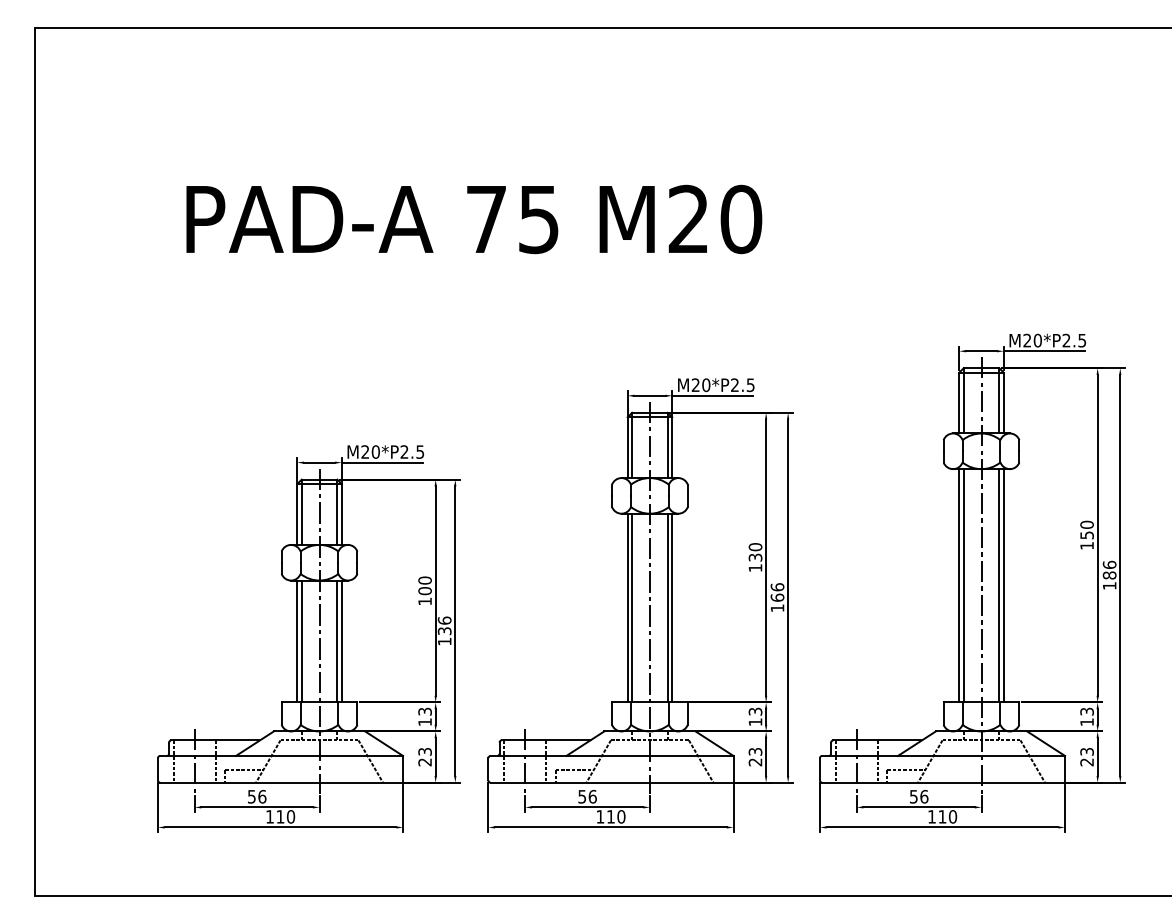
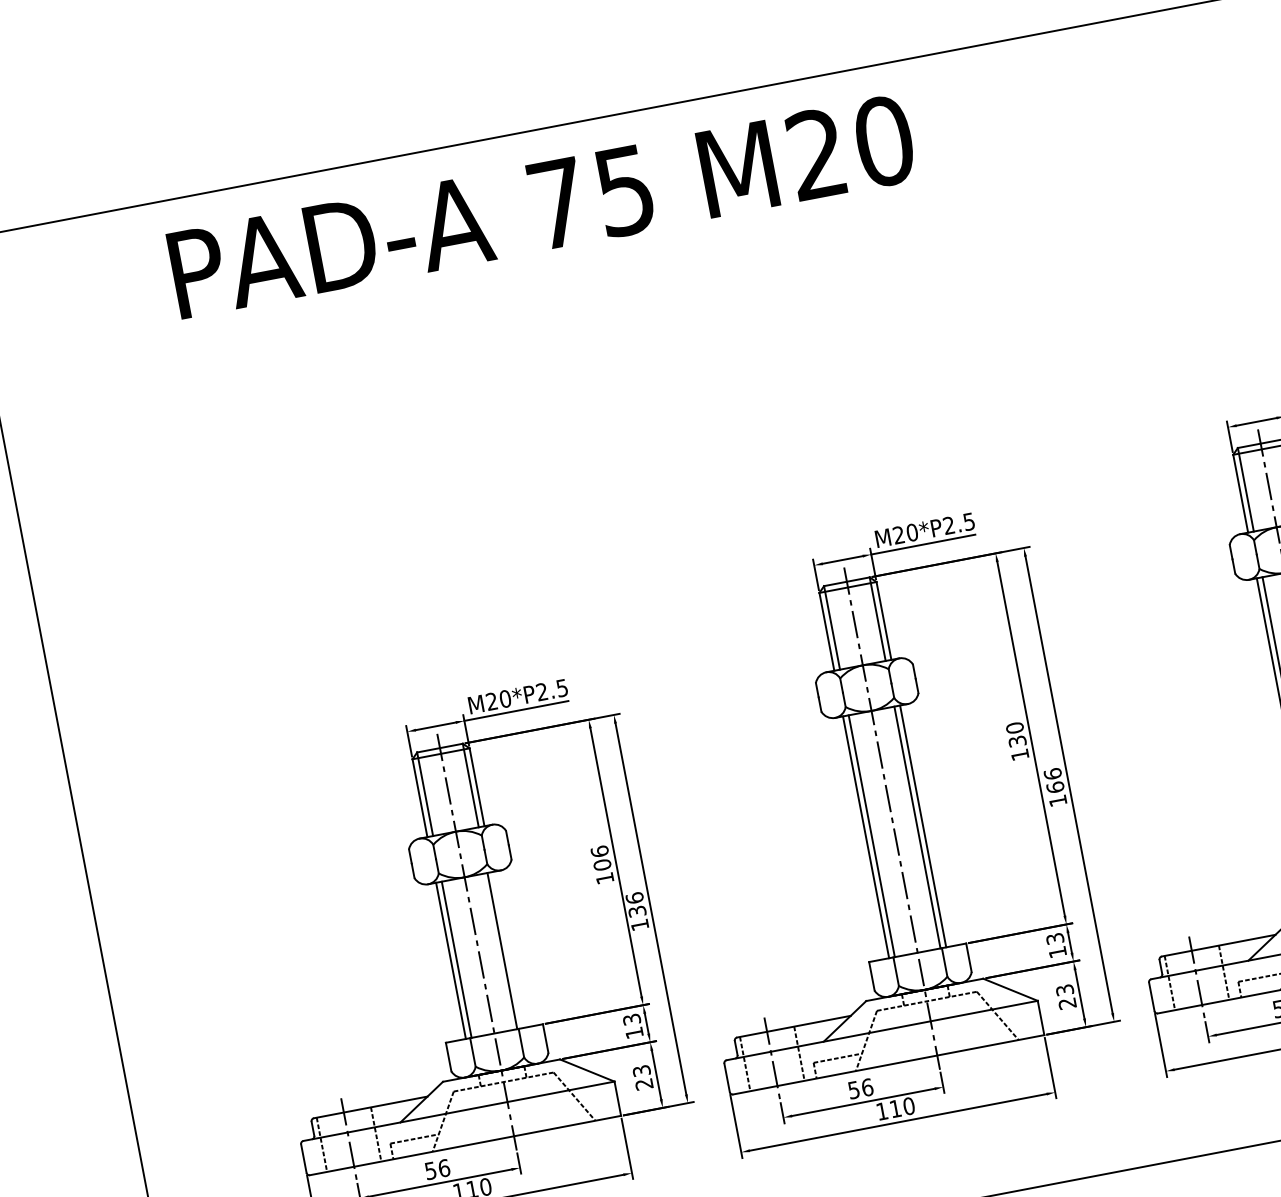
text: (474, 219) -> (542, 206), moved
text: (424, 580) -> (599, 851), 100 -> 106
line: (341, 641) -> (507, 950), removed

